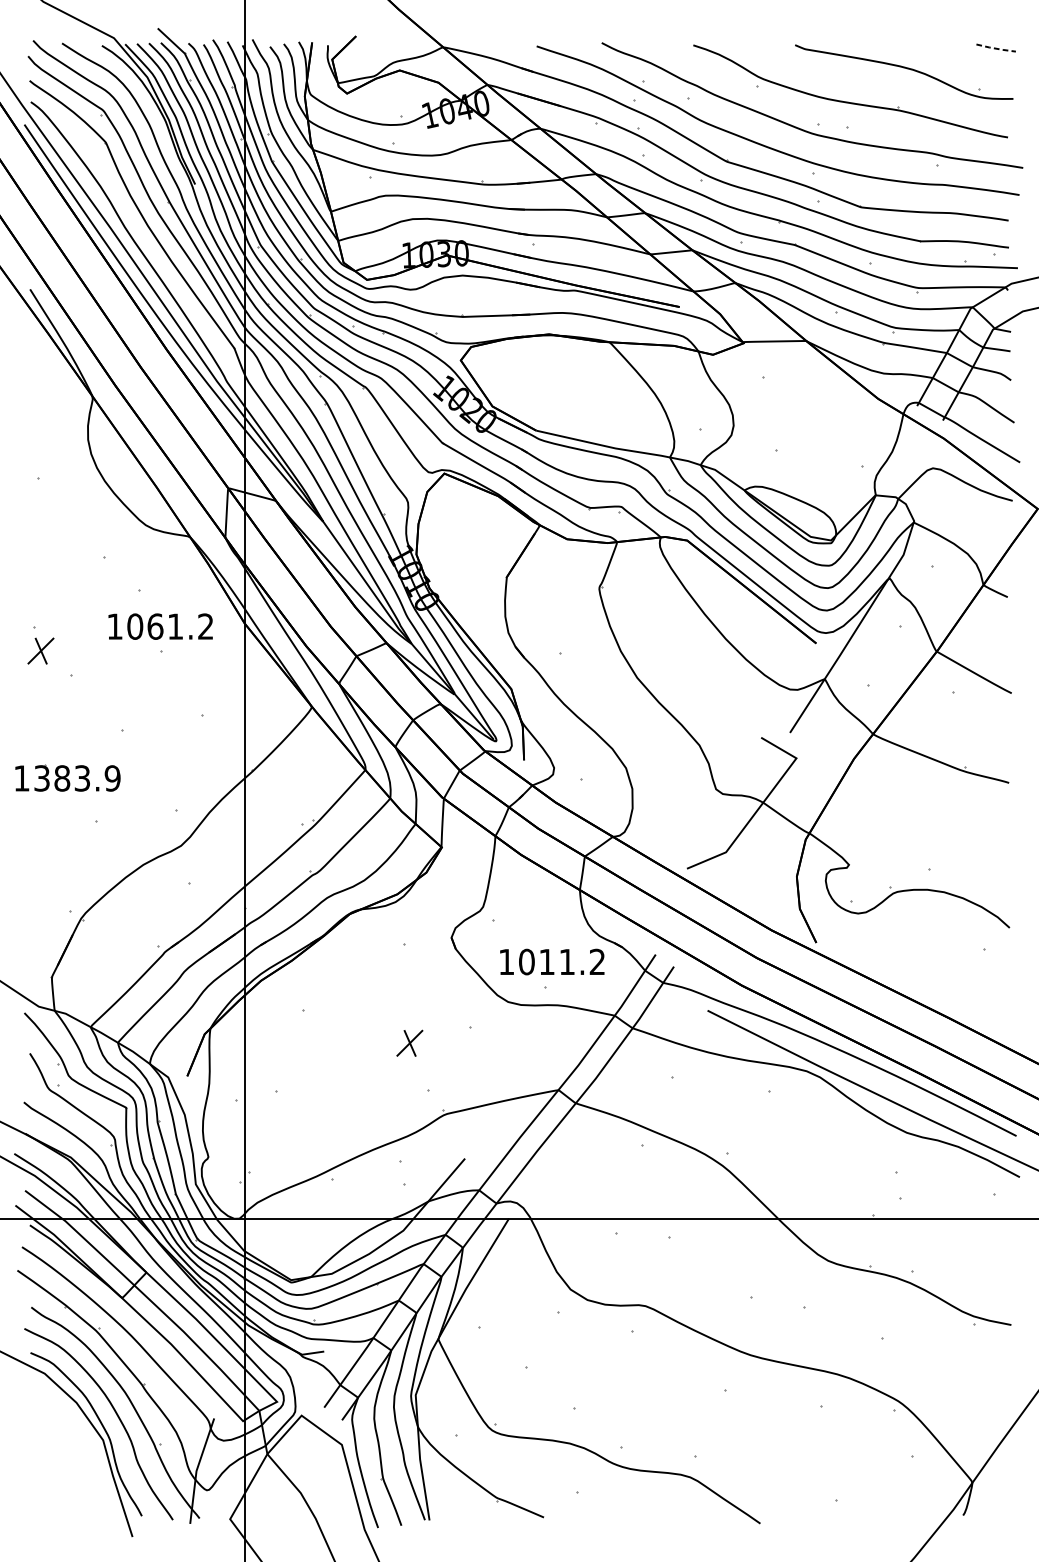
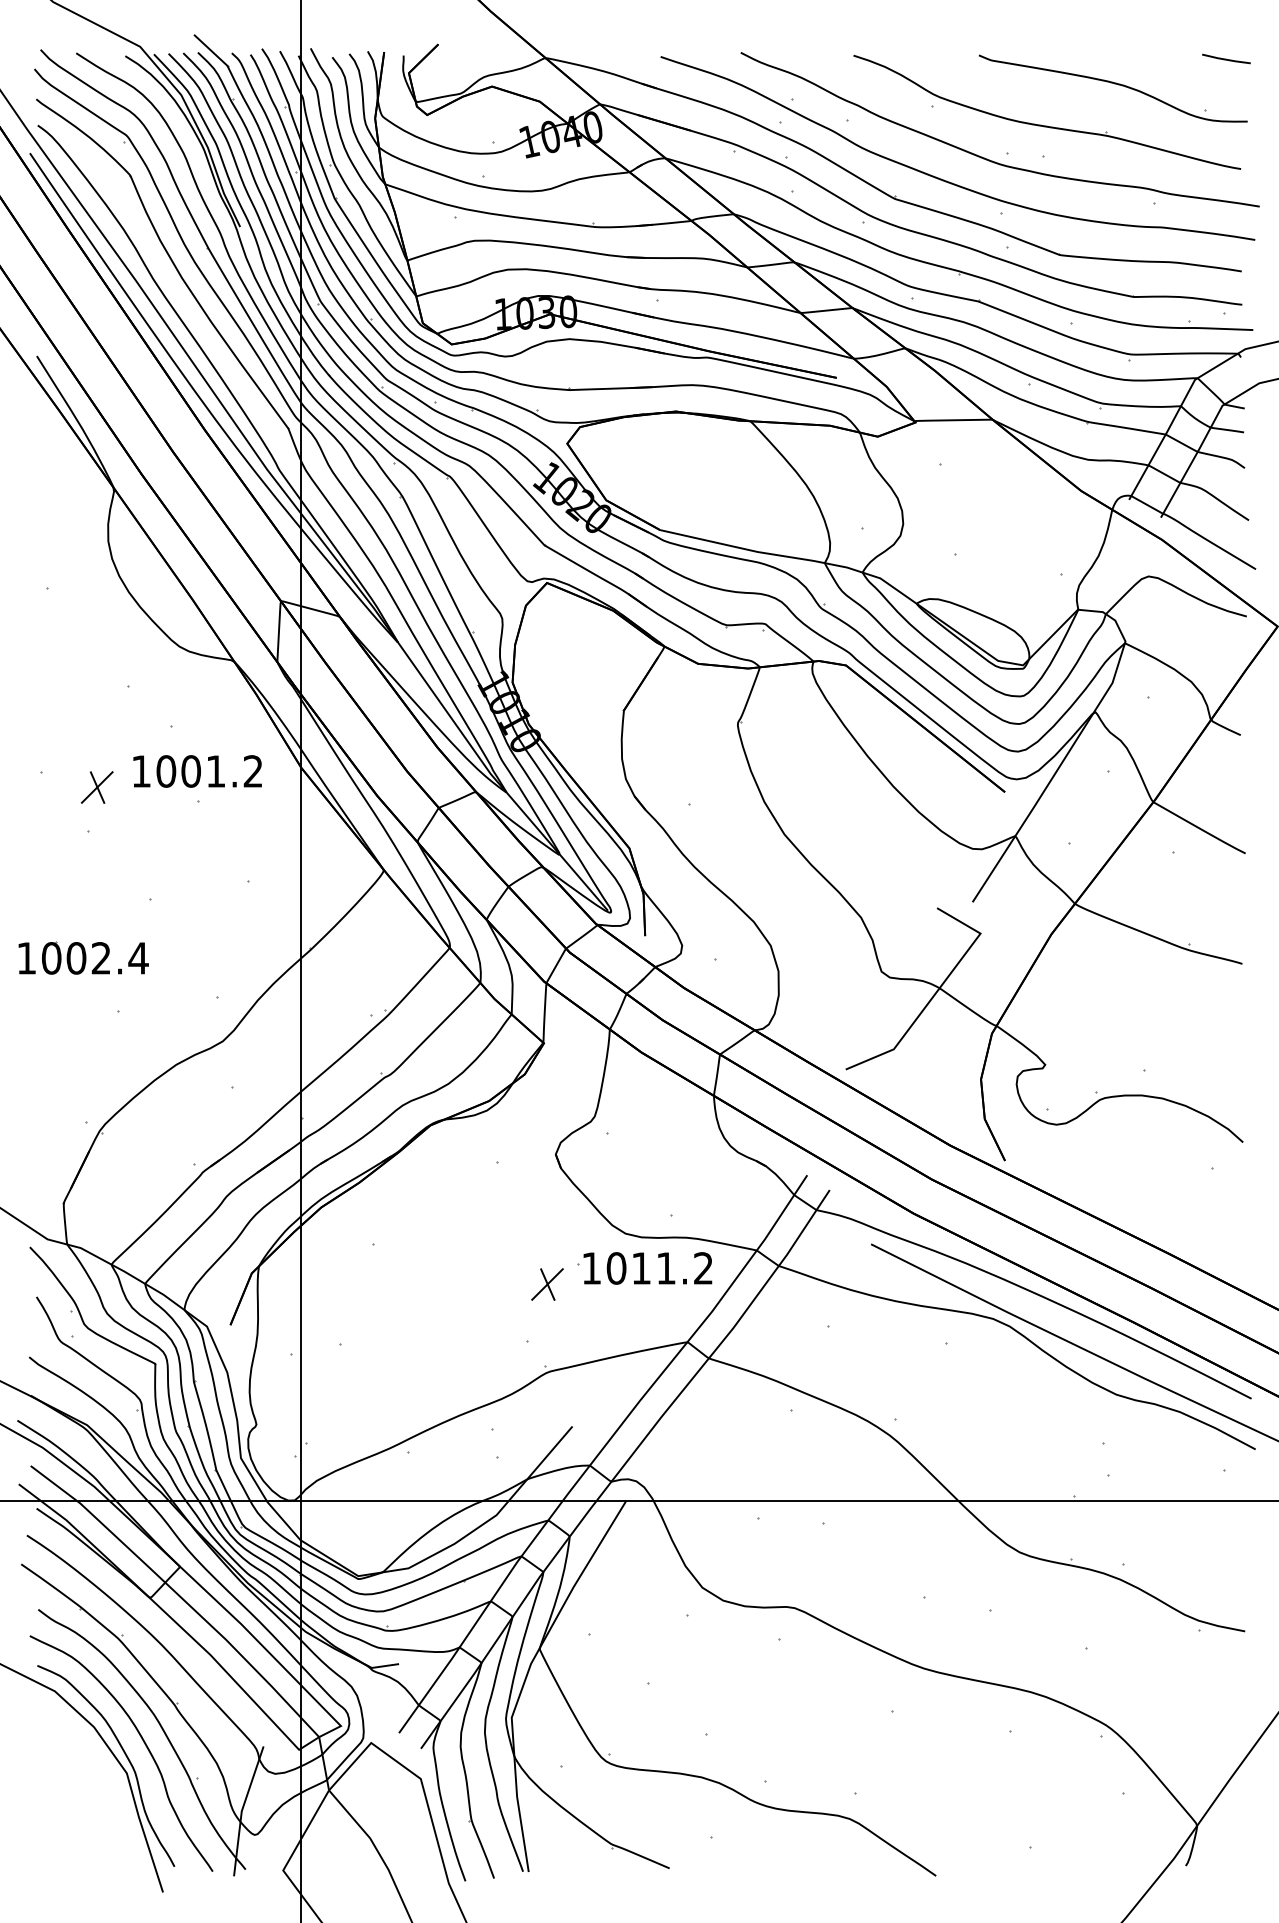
line: (996, 48) -> (1226, 59), dashed -> solid
text: (155, 626) -> (191, 771), 1061.2 -> 1001.2
part: (40, 651) -> (96, 787), moved
text: (76, 778) -> (94, 958), 1383.9 -> 1002.4
text: (551, 962) -> (647, 1268), moved
part: (409, 1043) -> (547, 1284), moved

